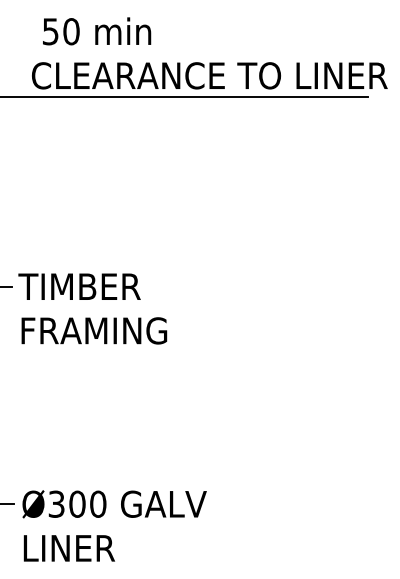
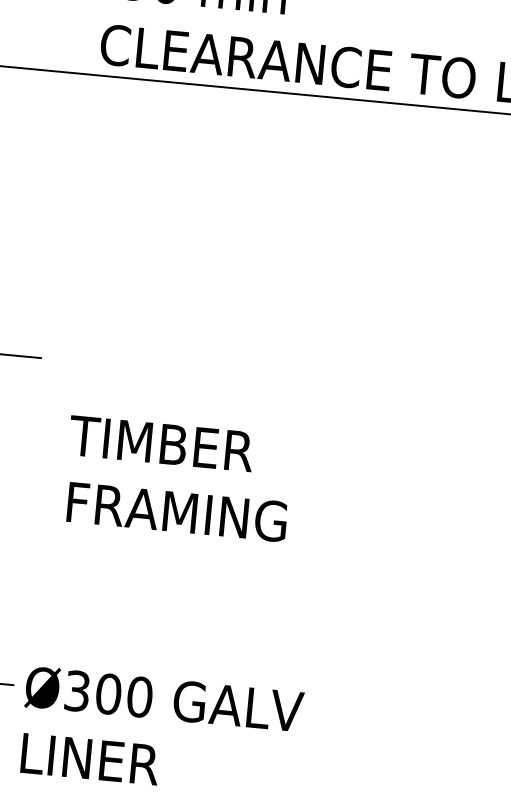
text: (92, 308) -> (177, 478), moved

